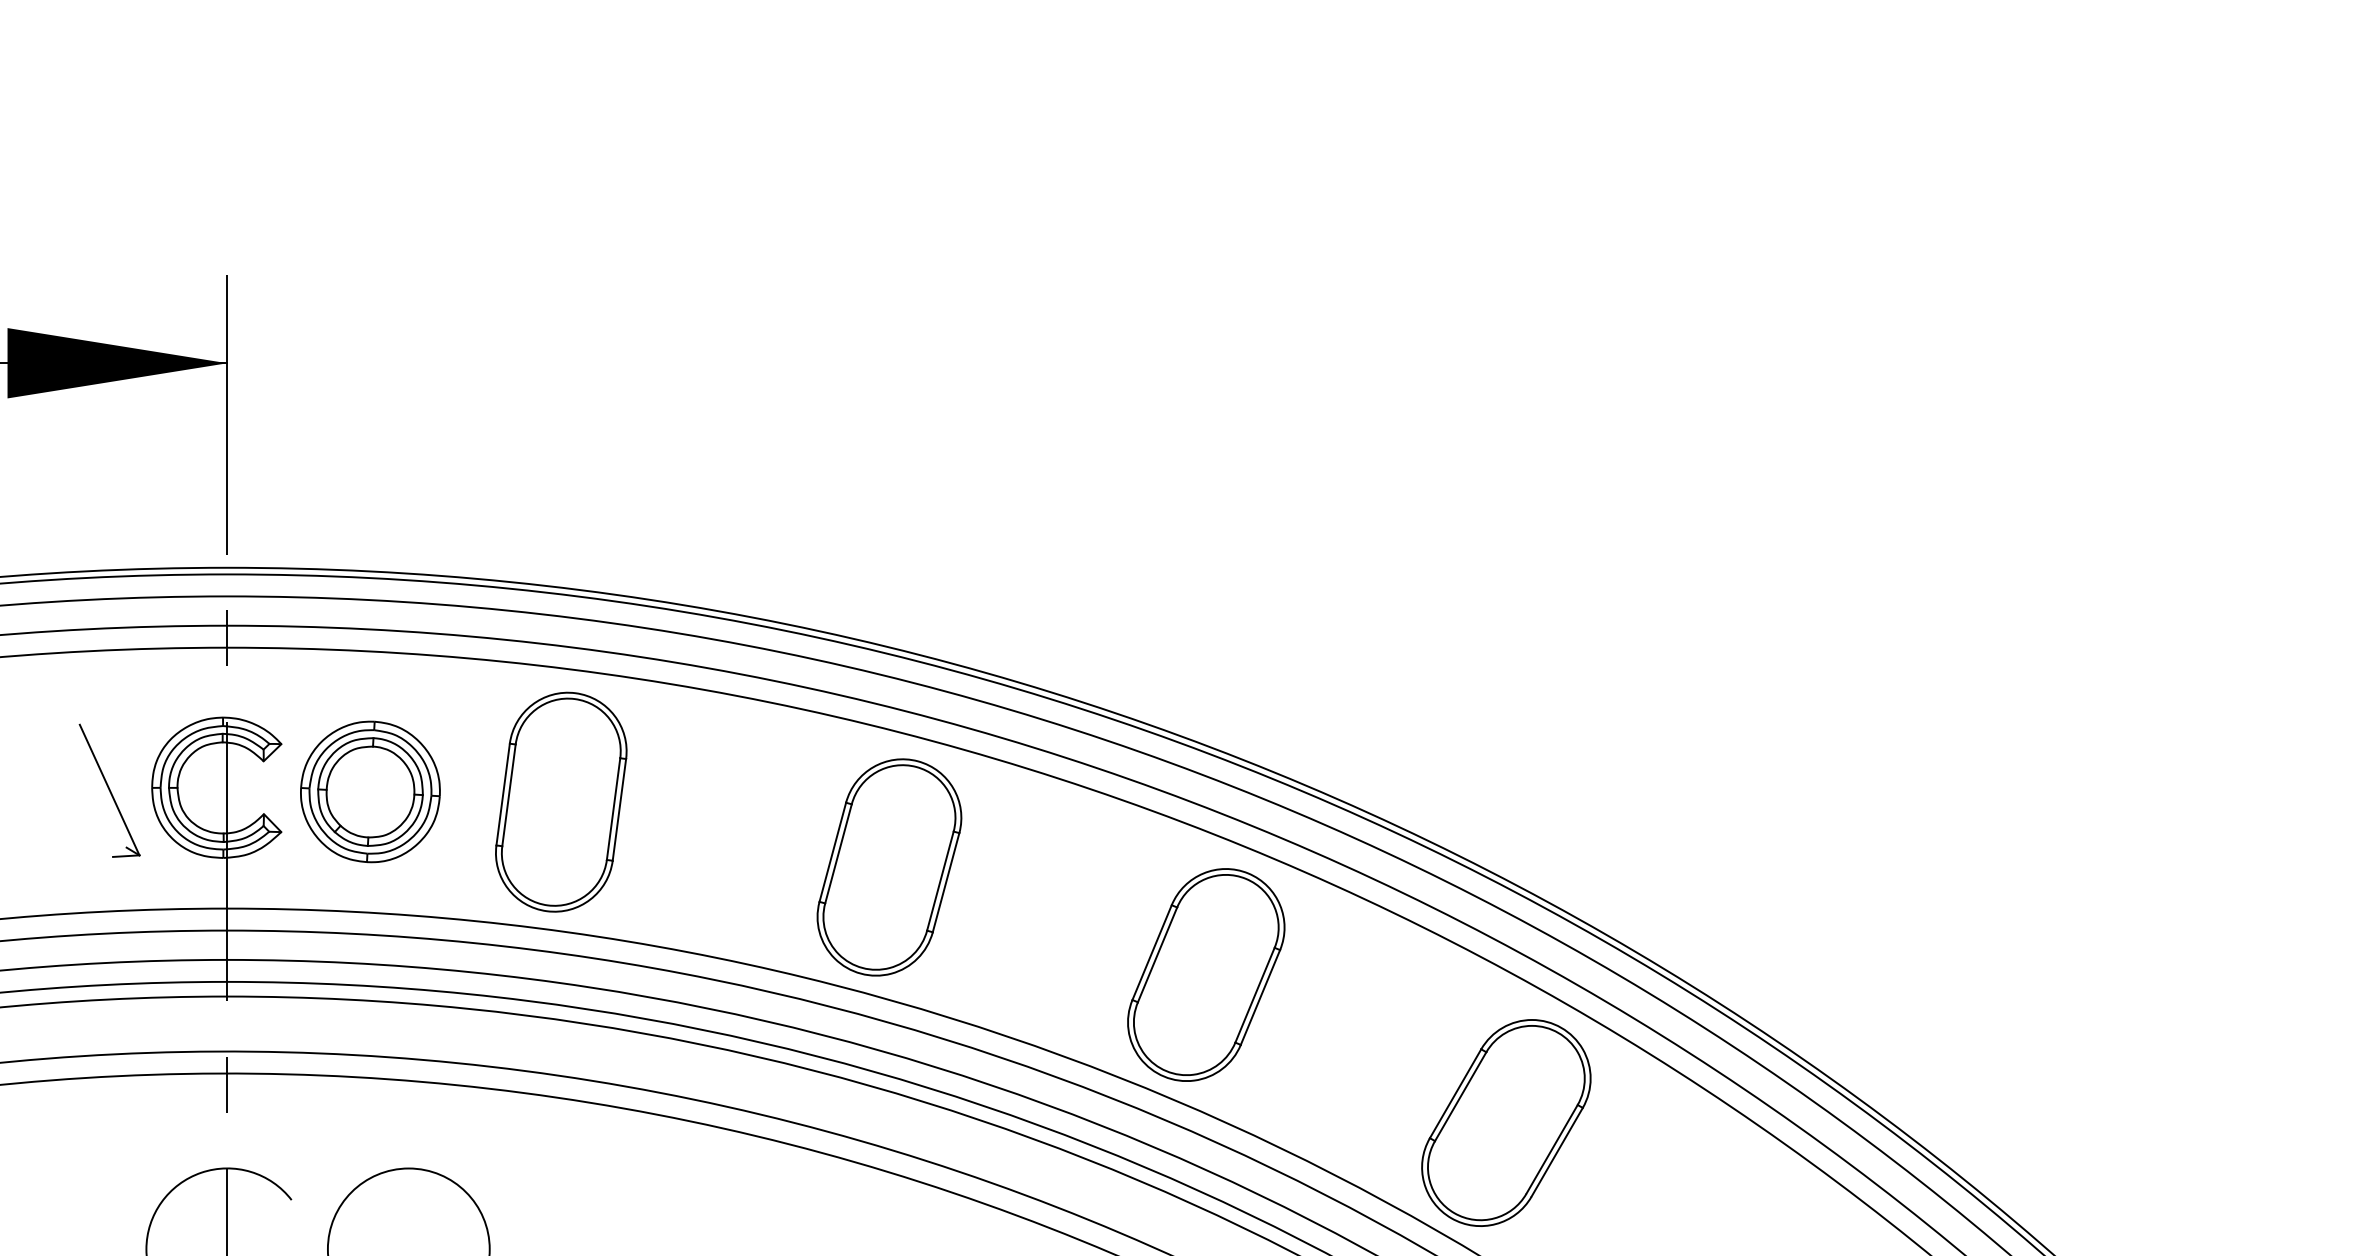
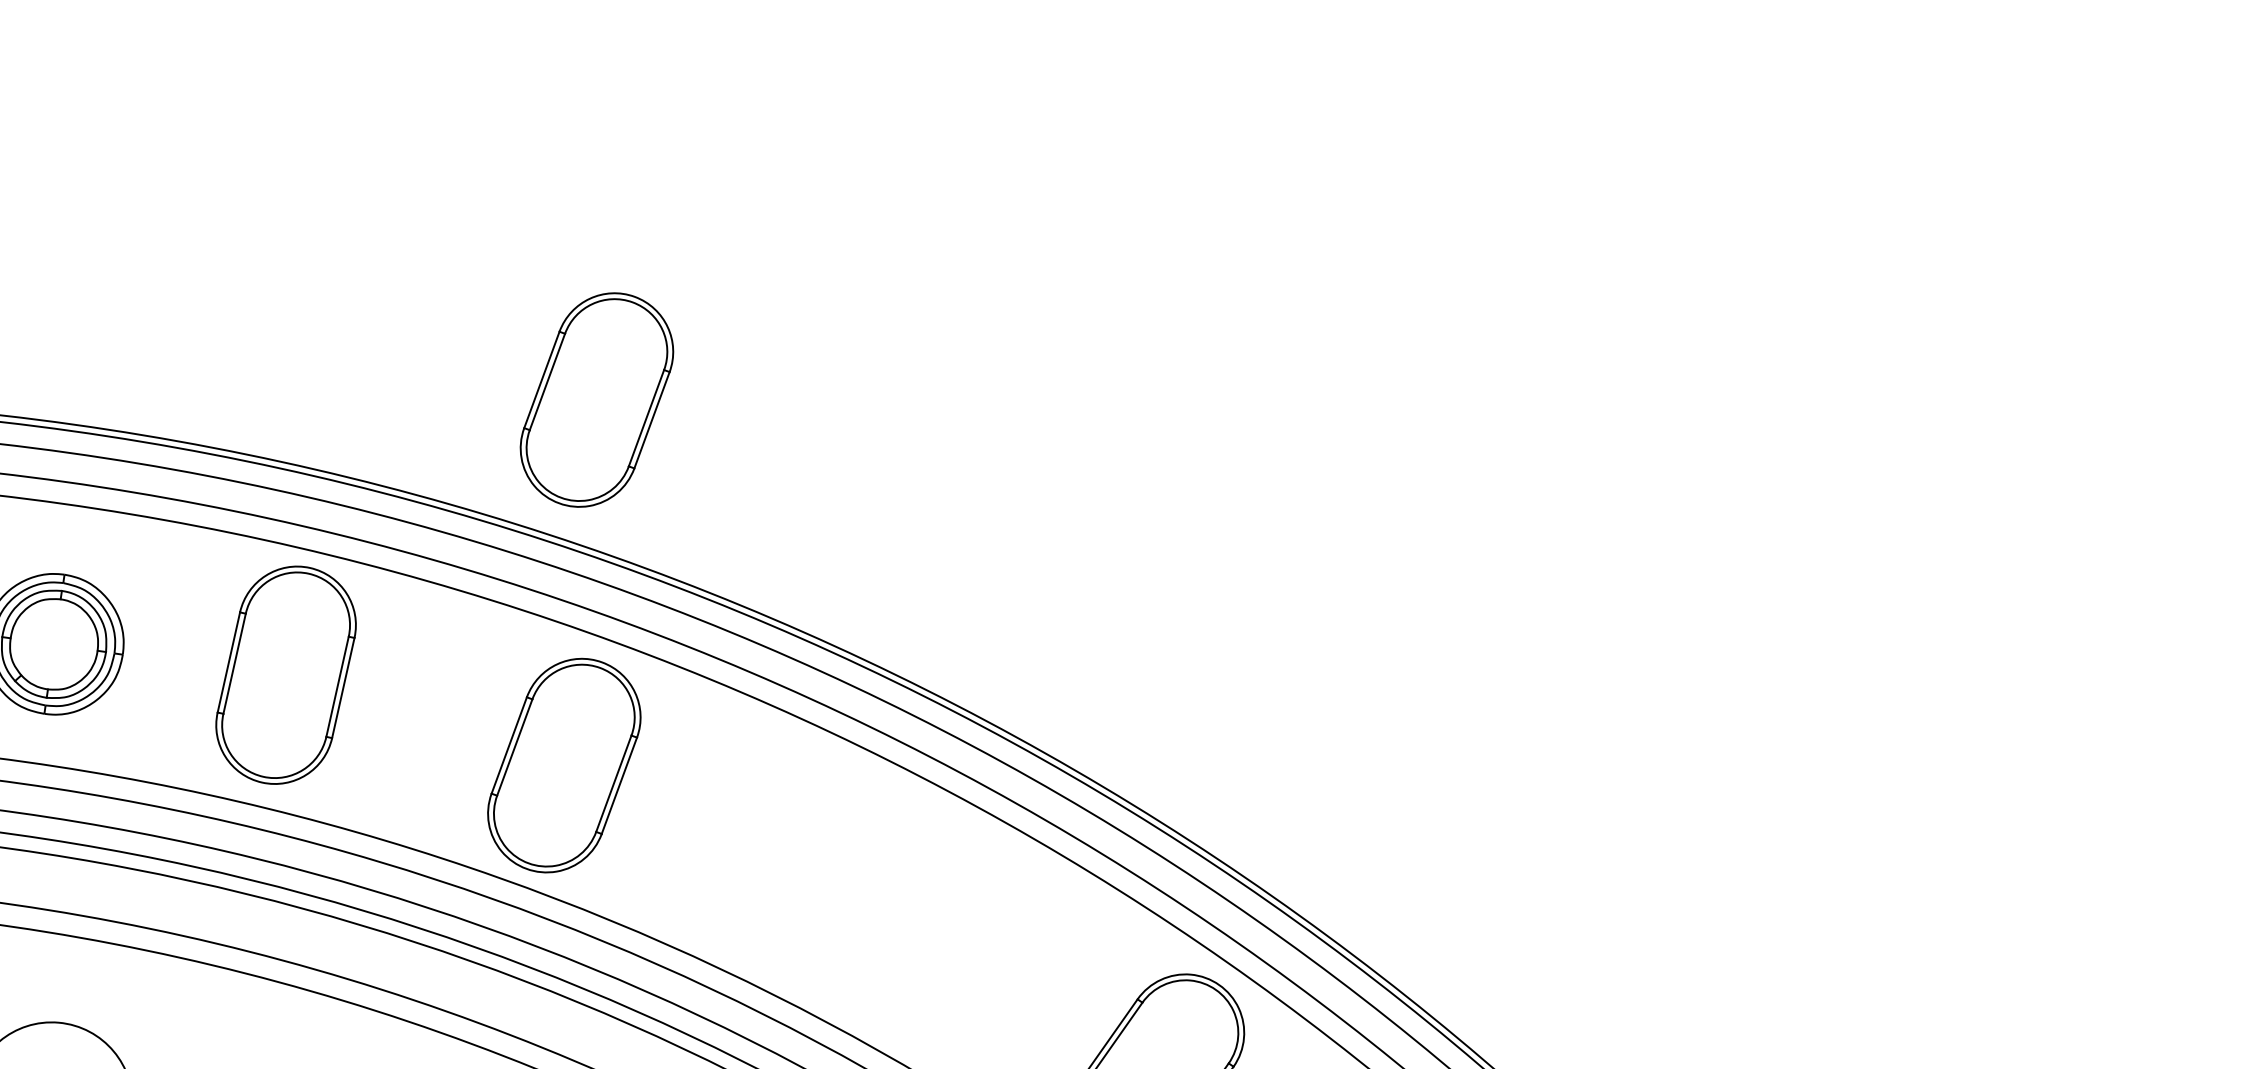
part: (889, 500) -> (597, 400), added
part: (561, 801) -> (286, 674), moved
part: (1206, 974) -> (870, 900), removed

